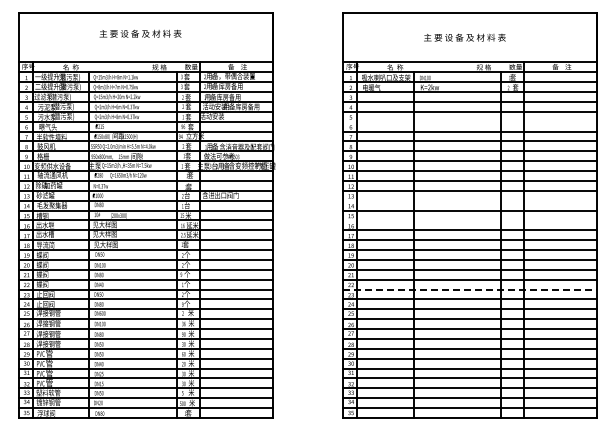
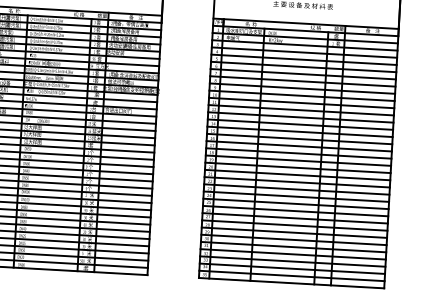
line: (470, 121) -> (303, 66), added
line: (470, 200) -> (300, 124), added
line: (470, 220) -> (299, 139), added
line: (470, 289) -> (297, 189), dashed -> solid

